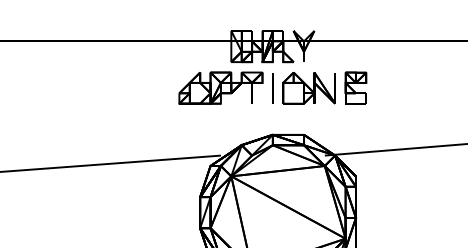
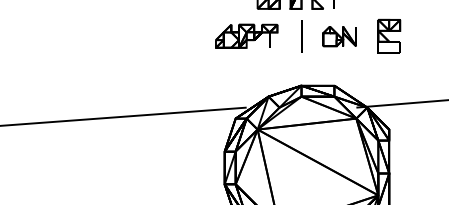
part: (220, 87) -> (246, 35), size x0.7
part: (308, 88) -> (339, 36), size x0.6

